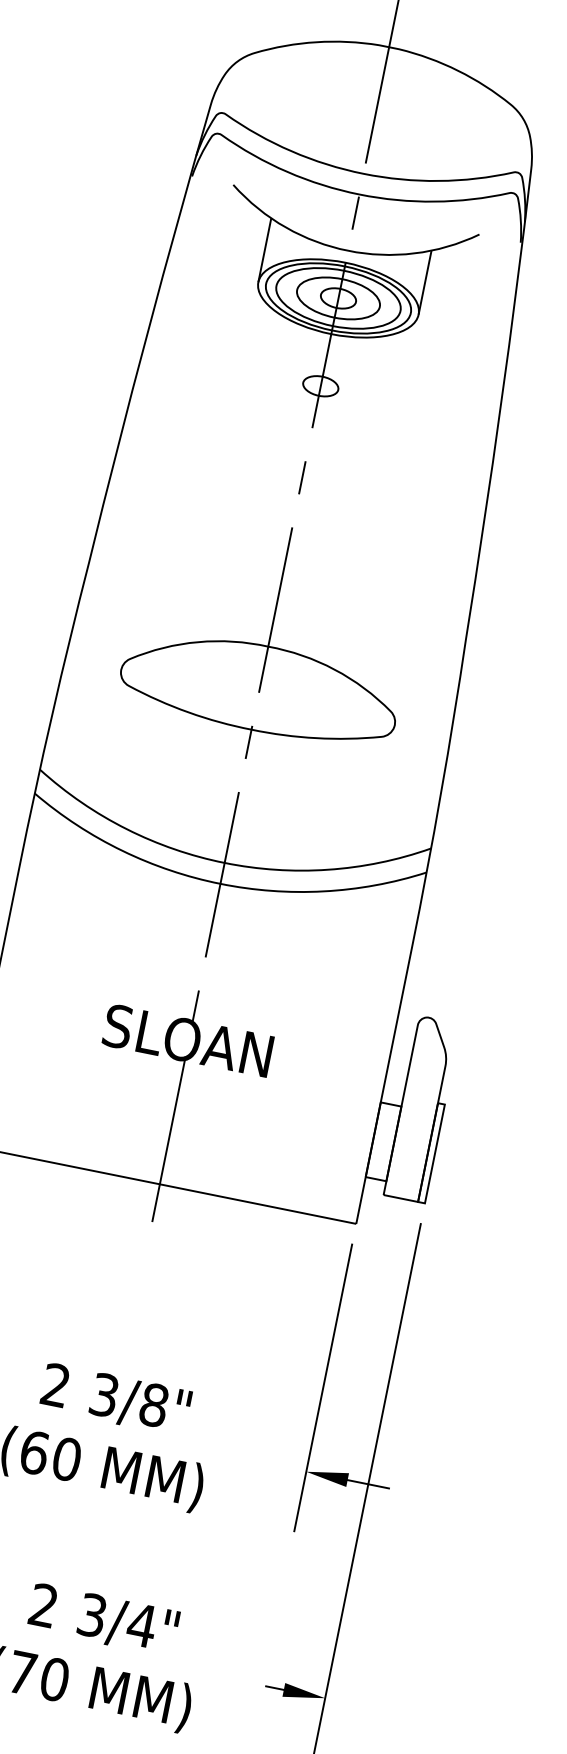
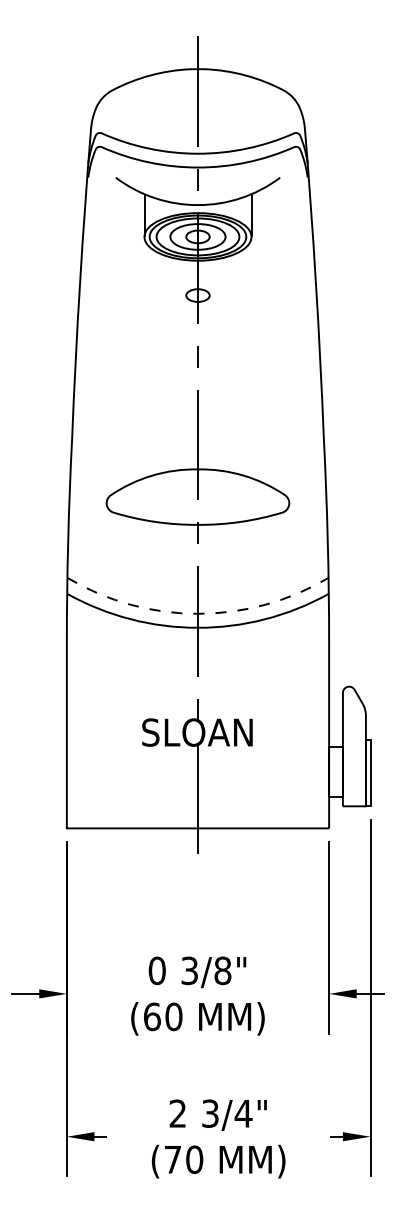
line: (225, 862) -> (198, 613), solid -> dashed
text: (54, 1384) -> (156, 970), 2 -> 0

